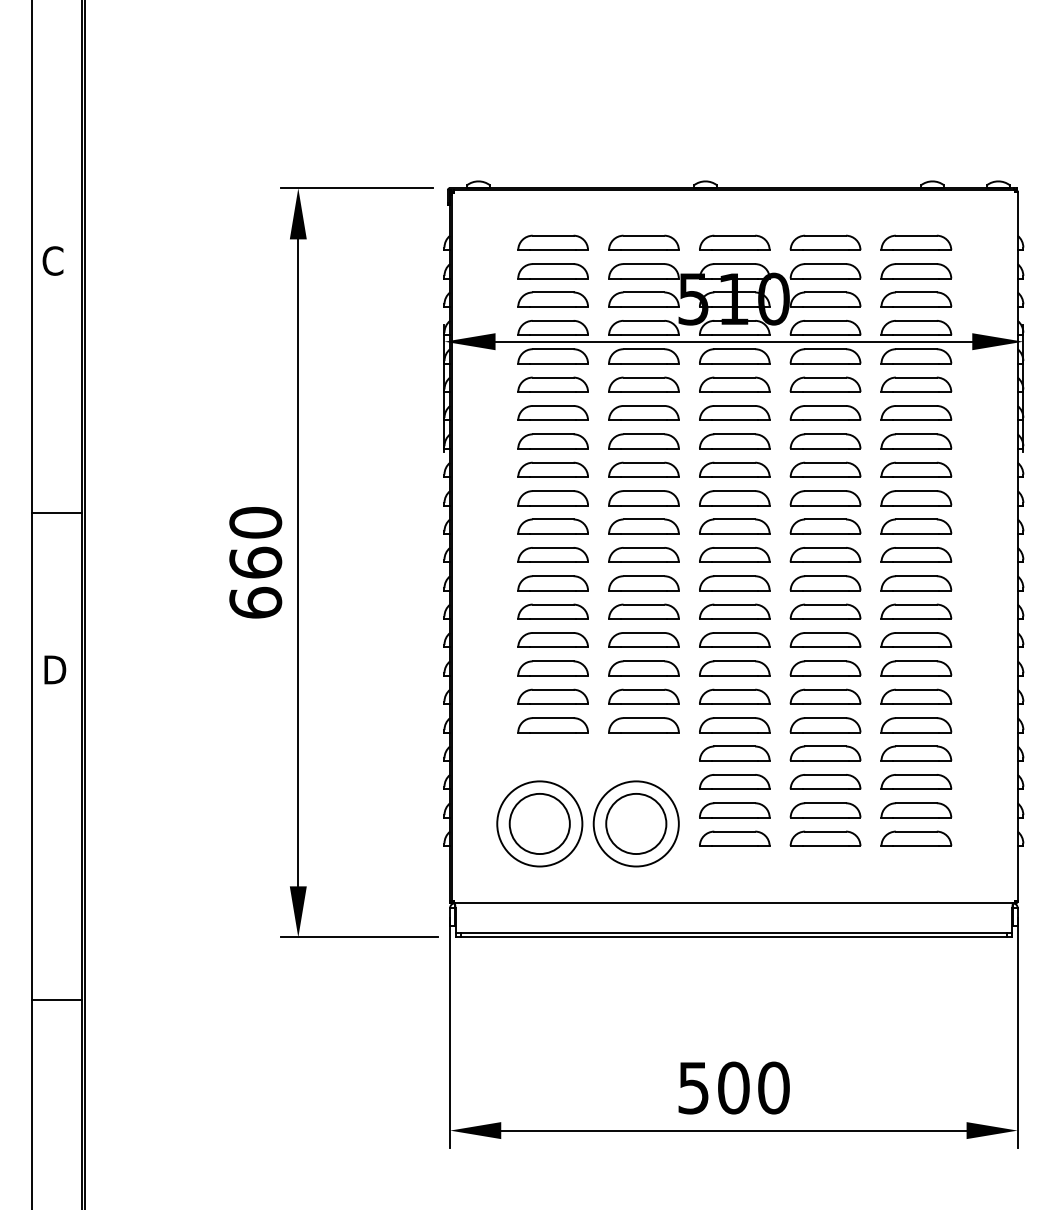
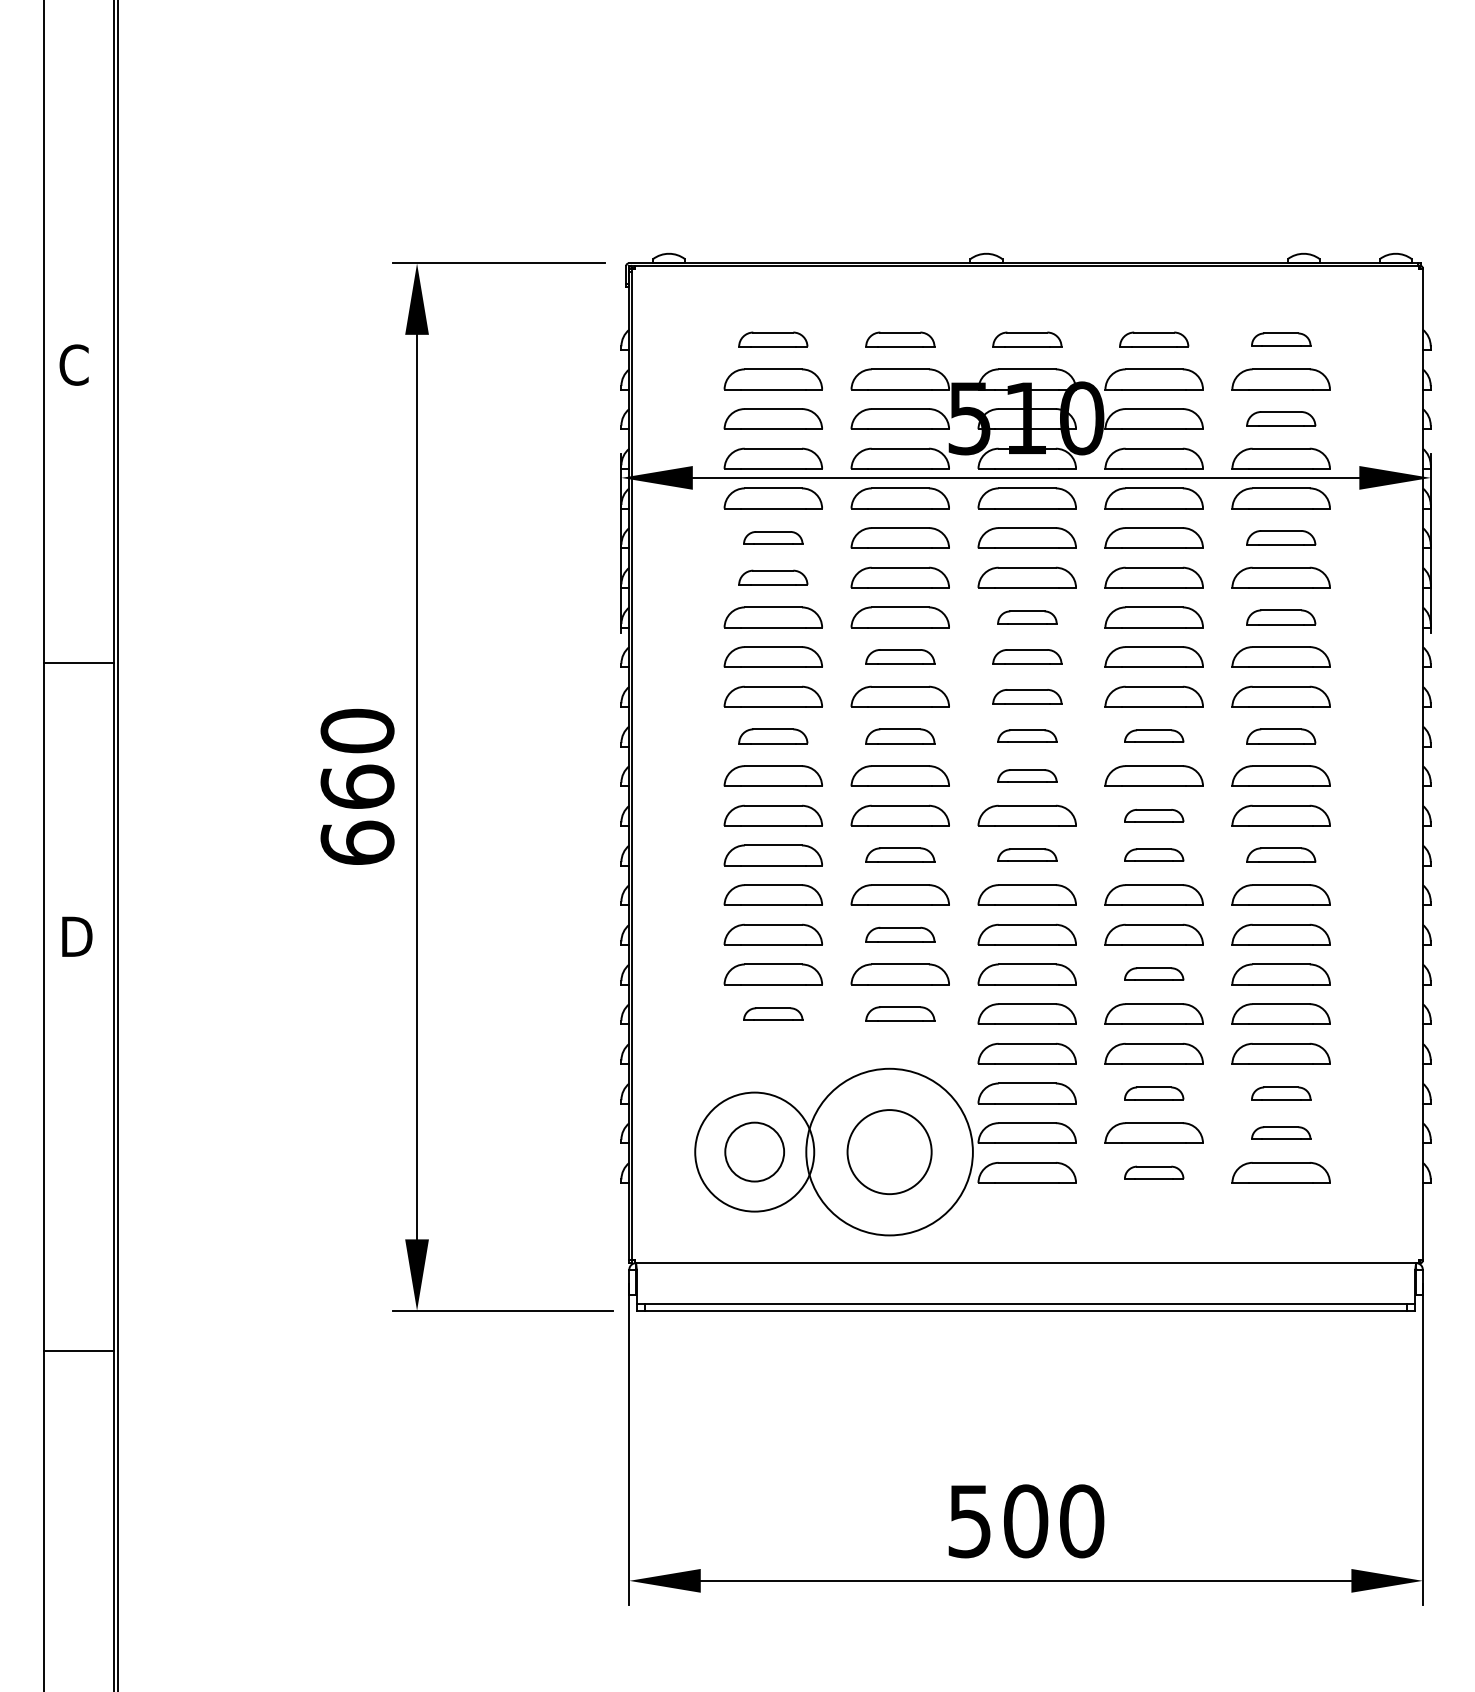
part: (552, 242) -> (772, 339), size x0.7
part: (643, 242) -> (899, 339), size x0.7
part: (734, 242) -> (1026, 339), size x0.7
part: (825, 242) -> (1154, 339), size x0.7
part: (916, 242) -> (1281, 339), size x0.6
part: (916, 299) -> (1281, 418), size x0.7
part: (552, 384) -> (772, 537), size x0.6
part: (916, 384) -> (1281, 537), size x0.7
part: (552, 412) -> (772, 576), size x0.7
part: (734, 441) -> (1026, 617), size x0.6
part: (916, 441) -> (1281, 617), size x0.7
part: (643, 469) -> (899, 656), size x0.7
part: (734, 469) -> (1026, 656), size x0.7
part: (734, 498) -> (1026, 697), size x0.7
line: (56, 513) -> (78, 663), moved
part: (552, 526) -> (772, 736), size x0.7
part: (643, 526) -> (899, 736), size x0.7
part: (734, 526) -> (1026, 736), size x0.6
part: (825, 526) -> (1154, 736), size x0.6
part: (916, 526) -> (1281, 736), size x0.7
part: (734, 554) -> (1026, 775), size x0.6
part: (825, 583) -> (1154, 815), size x0.6
part: (643, 611) -> (899, 855), size x0.7
part: (734, 611) -> (1026, 855), size x0.6
part: (825, 611) -> (1154, 855), size x0.6
part: (916, 611) -> (1281, 855), size x0.7
part: (643, 668) -> (899, 934), size x0.7
part: (825, 696) -> (1154, 973), size x0.6
part: (552, 725) -> (772, 1014), size x0.6
part: (643, 725) -> (899, 1014), size x0.7
part: (825, 781) -> (1154, 1092), size x0.6
part: (916, 781) -> (1281, 1092), size x0.6
part: (916, 810) -> (1281, 1133), size x0.6
circle: (539, 823) -> (754, 1151), size x0.7
circle: (635, 823) -> (888, 1151), size x1.4
part: (825, 838) -> (1154, 1172), size x0.6
line: (56, 1000) -> (78, 1351), moved

